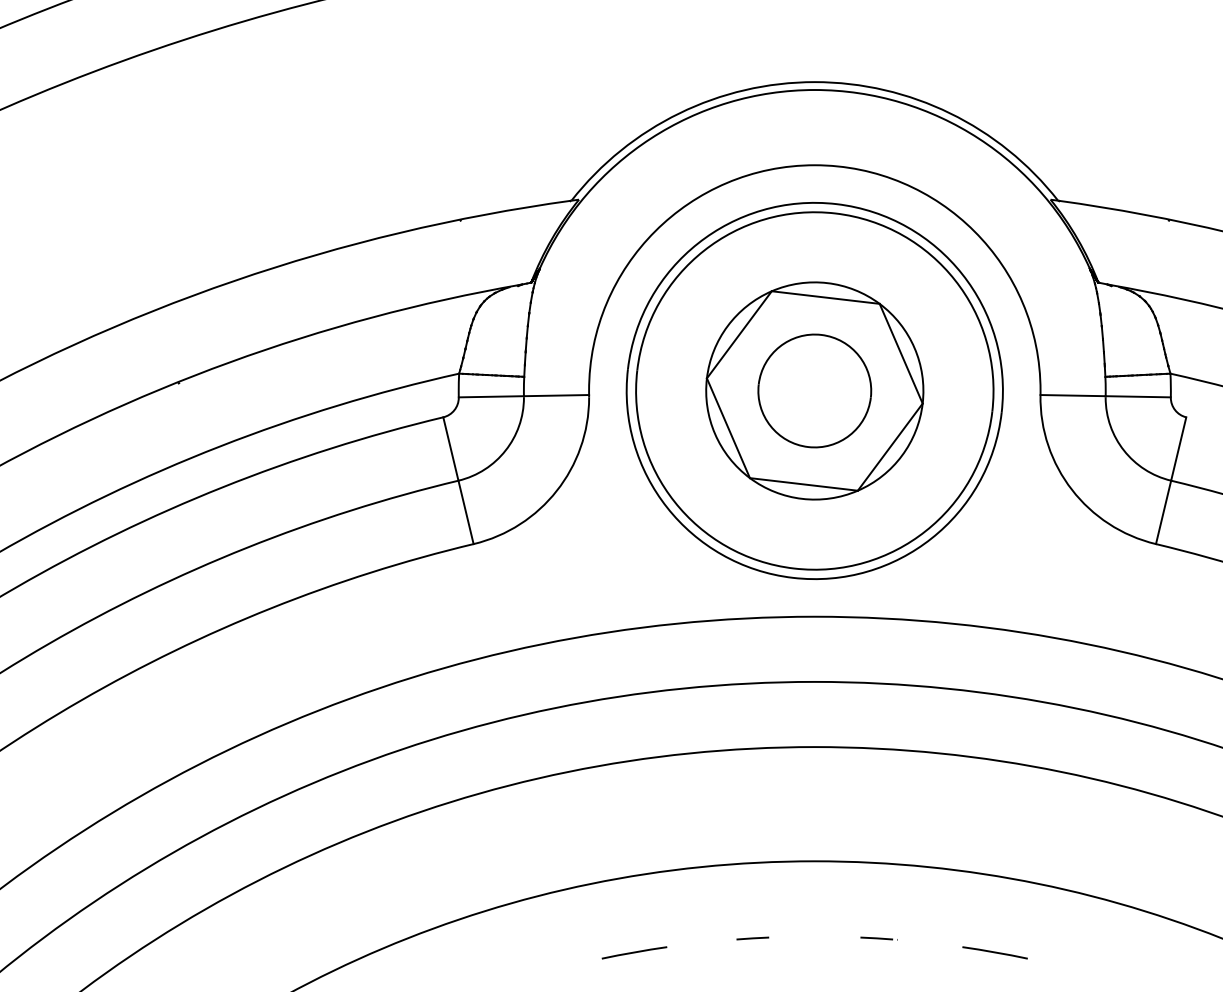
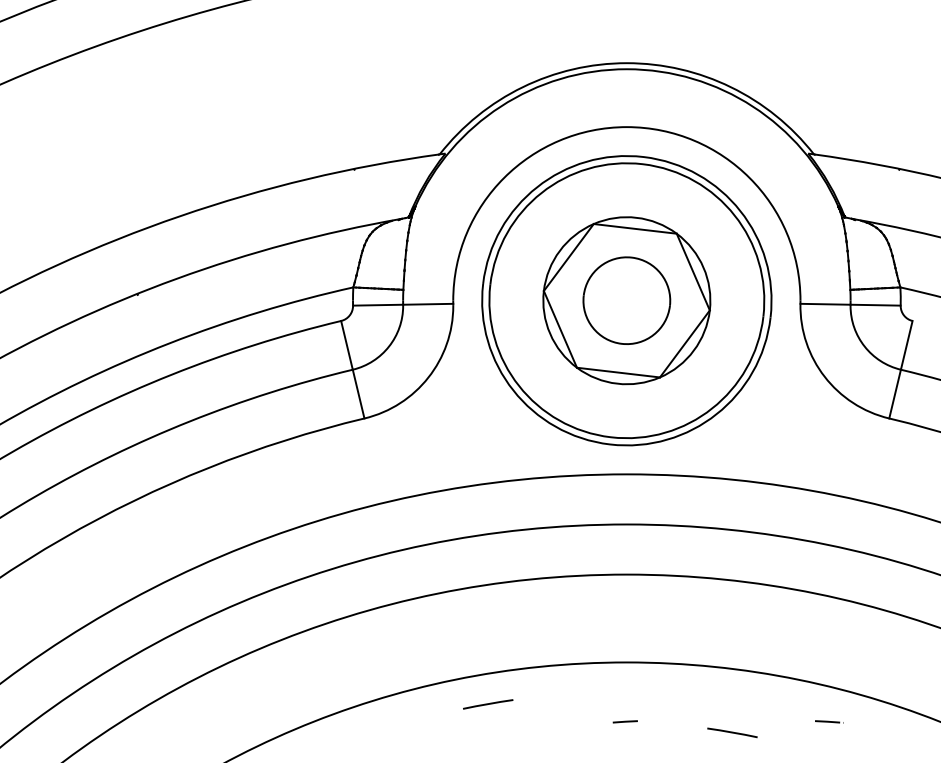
line: (752, 938) -> (625, 721), moved
line: (878, 938) -> (828, 721), moved
line: (634, 952) -> (488, 704), moved
line: (994, 952) -> (731, 732), moved

